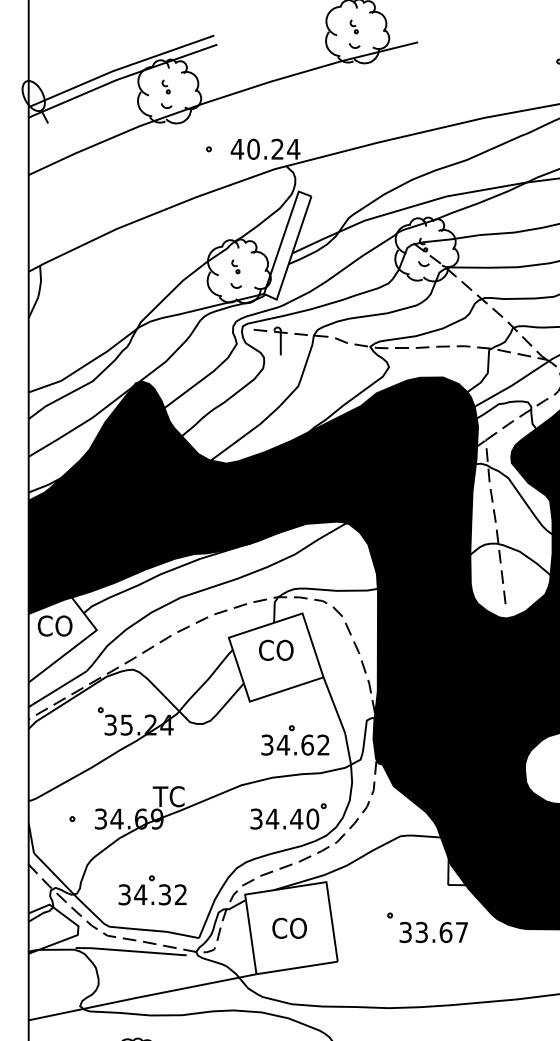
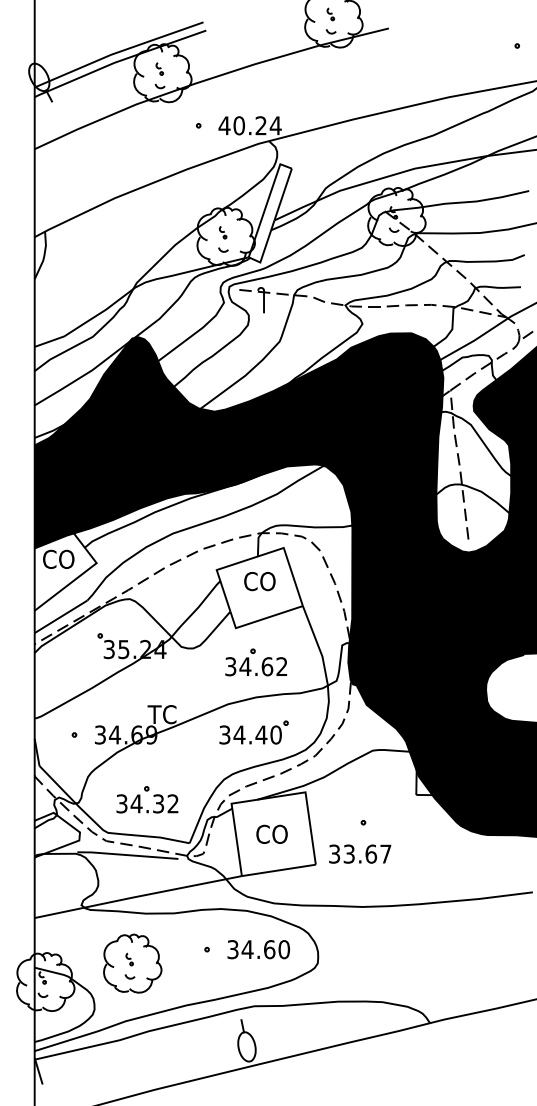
part: (294, 740) -> (255, 662), moved
part: (287, 816) -> (253, 732), moved
text: (434, 931) -> (360, 853), moved

